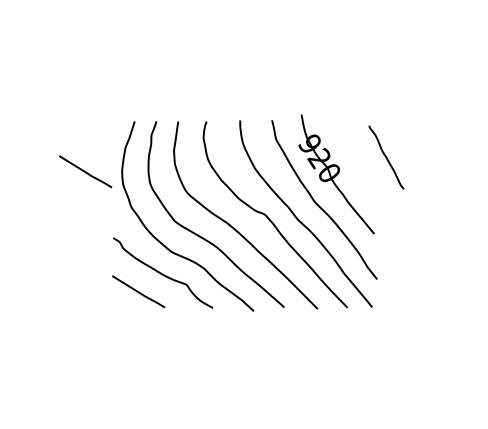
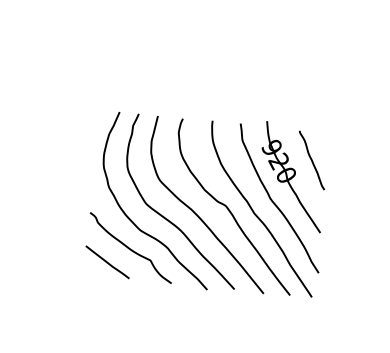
curve: (386, 157) -> (311, 160), moved
line: (85, 171) -> (71, 151), removed

